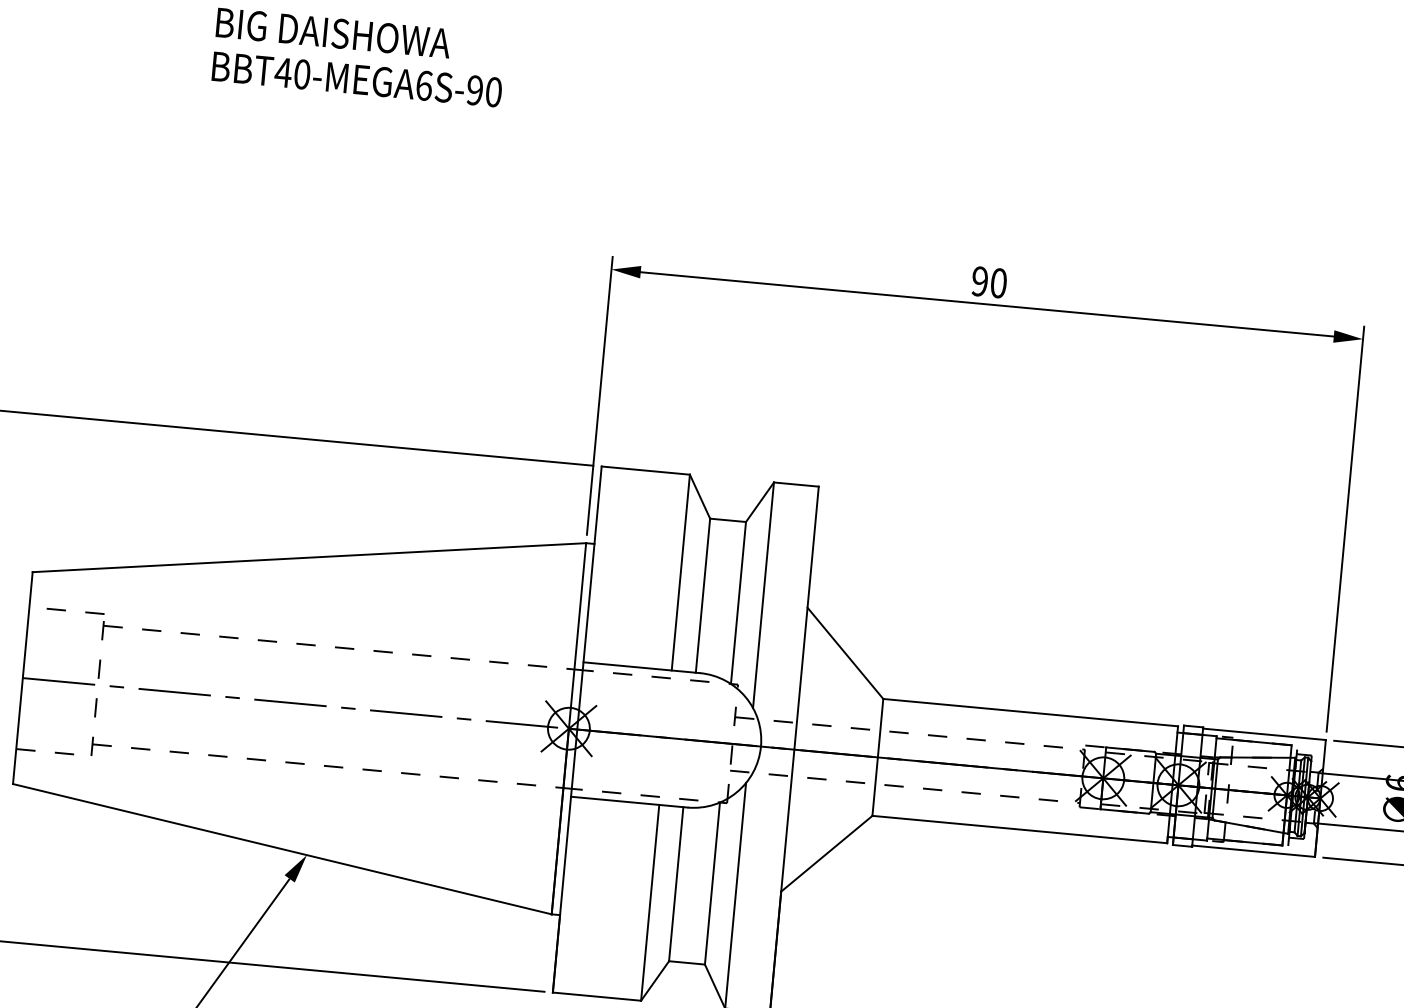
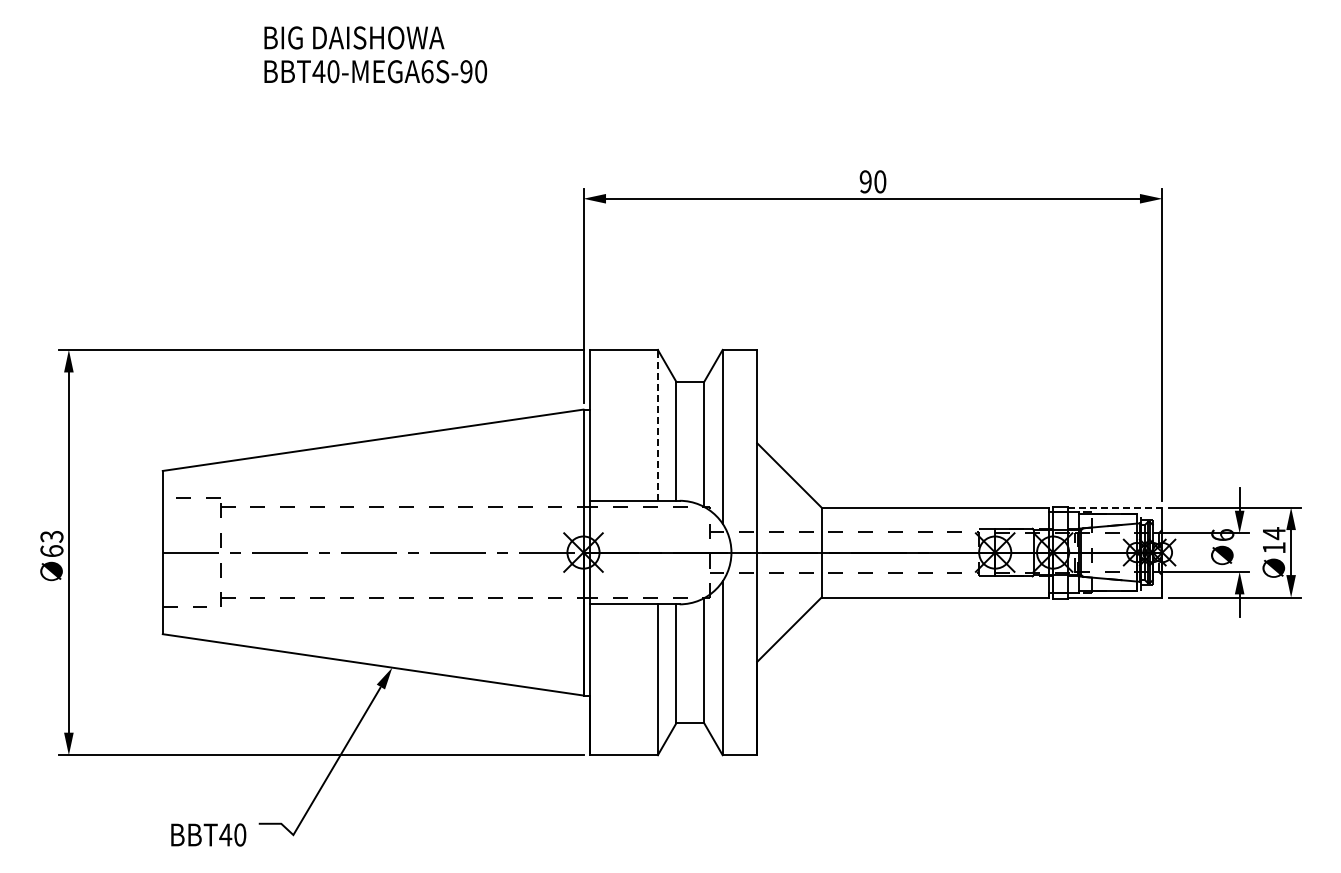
line: (680, 571) -> (657, 424), solid -> dashed
line: (1264, 734) -> (1115, 507), solid -> dashed

